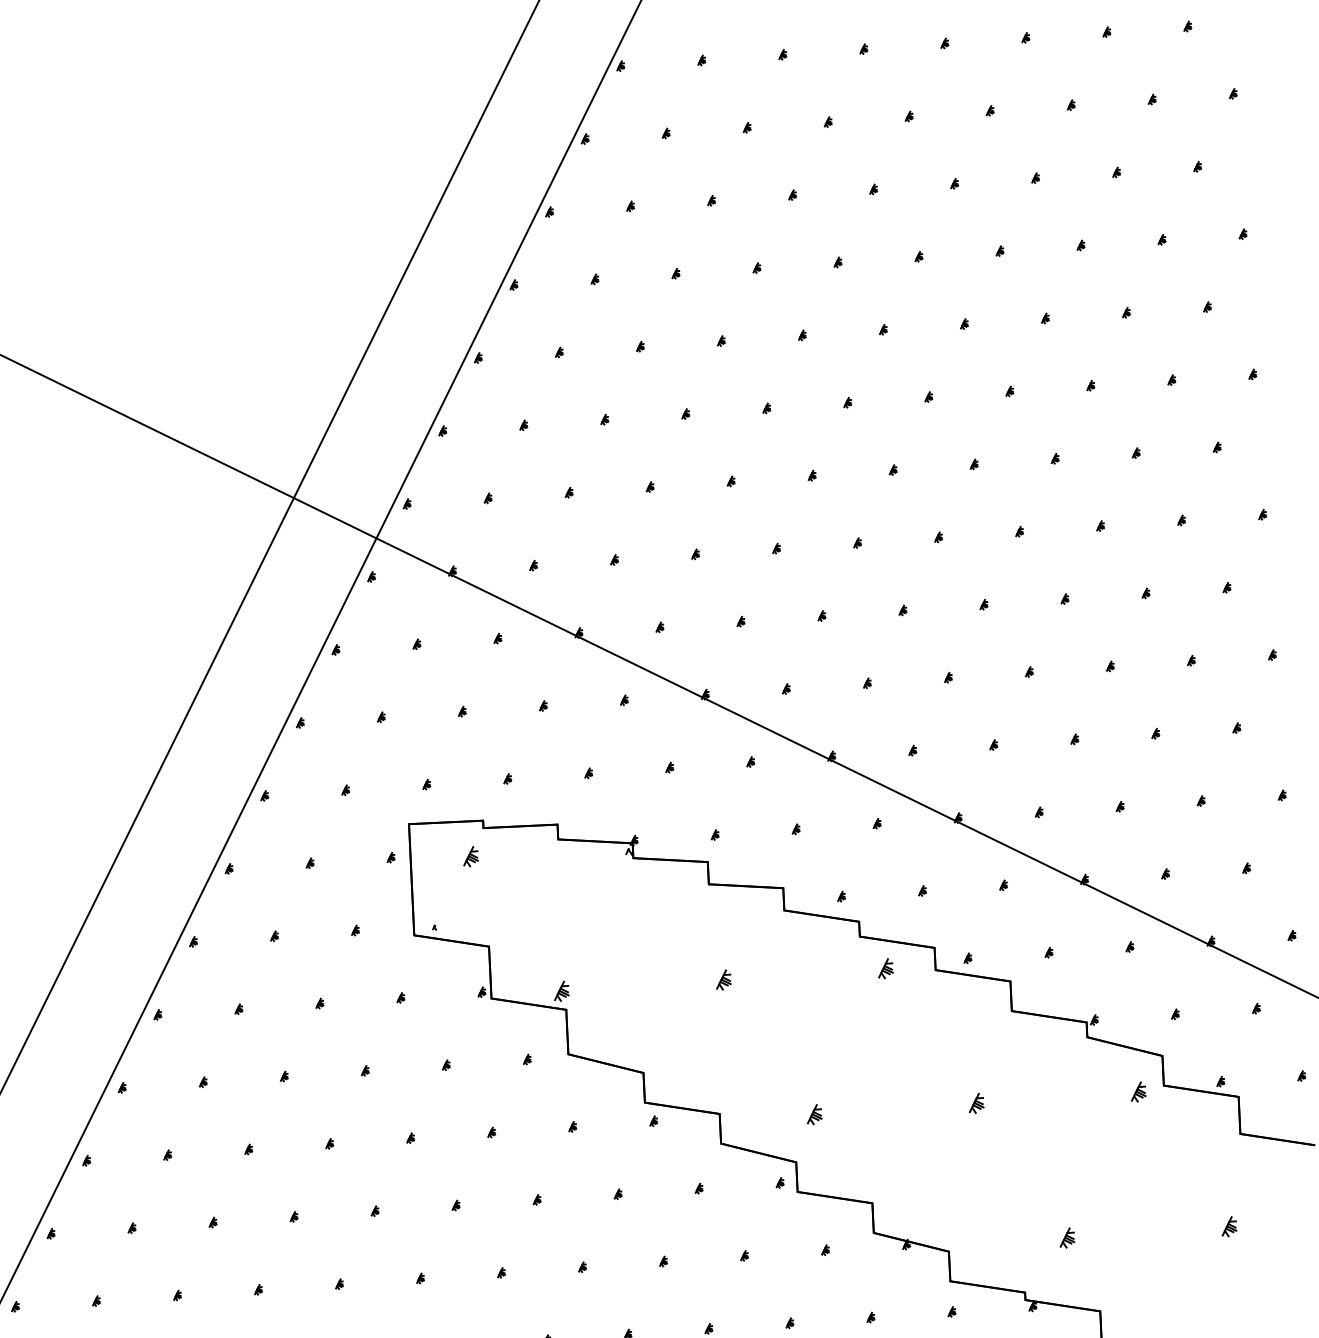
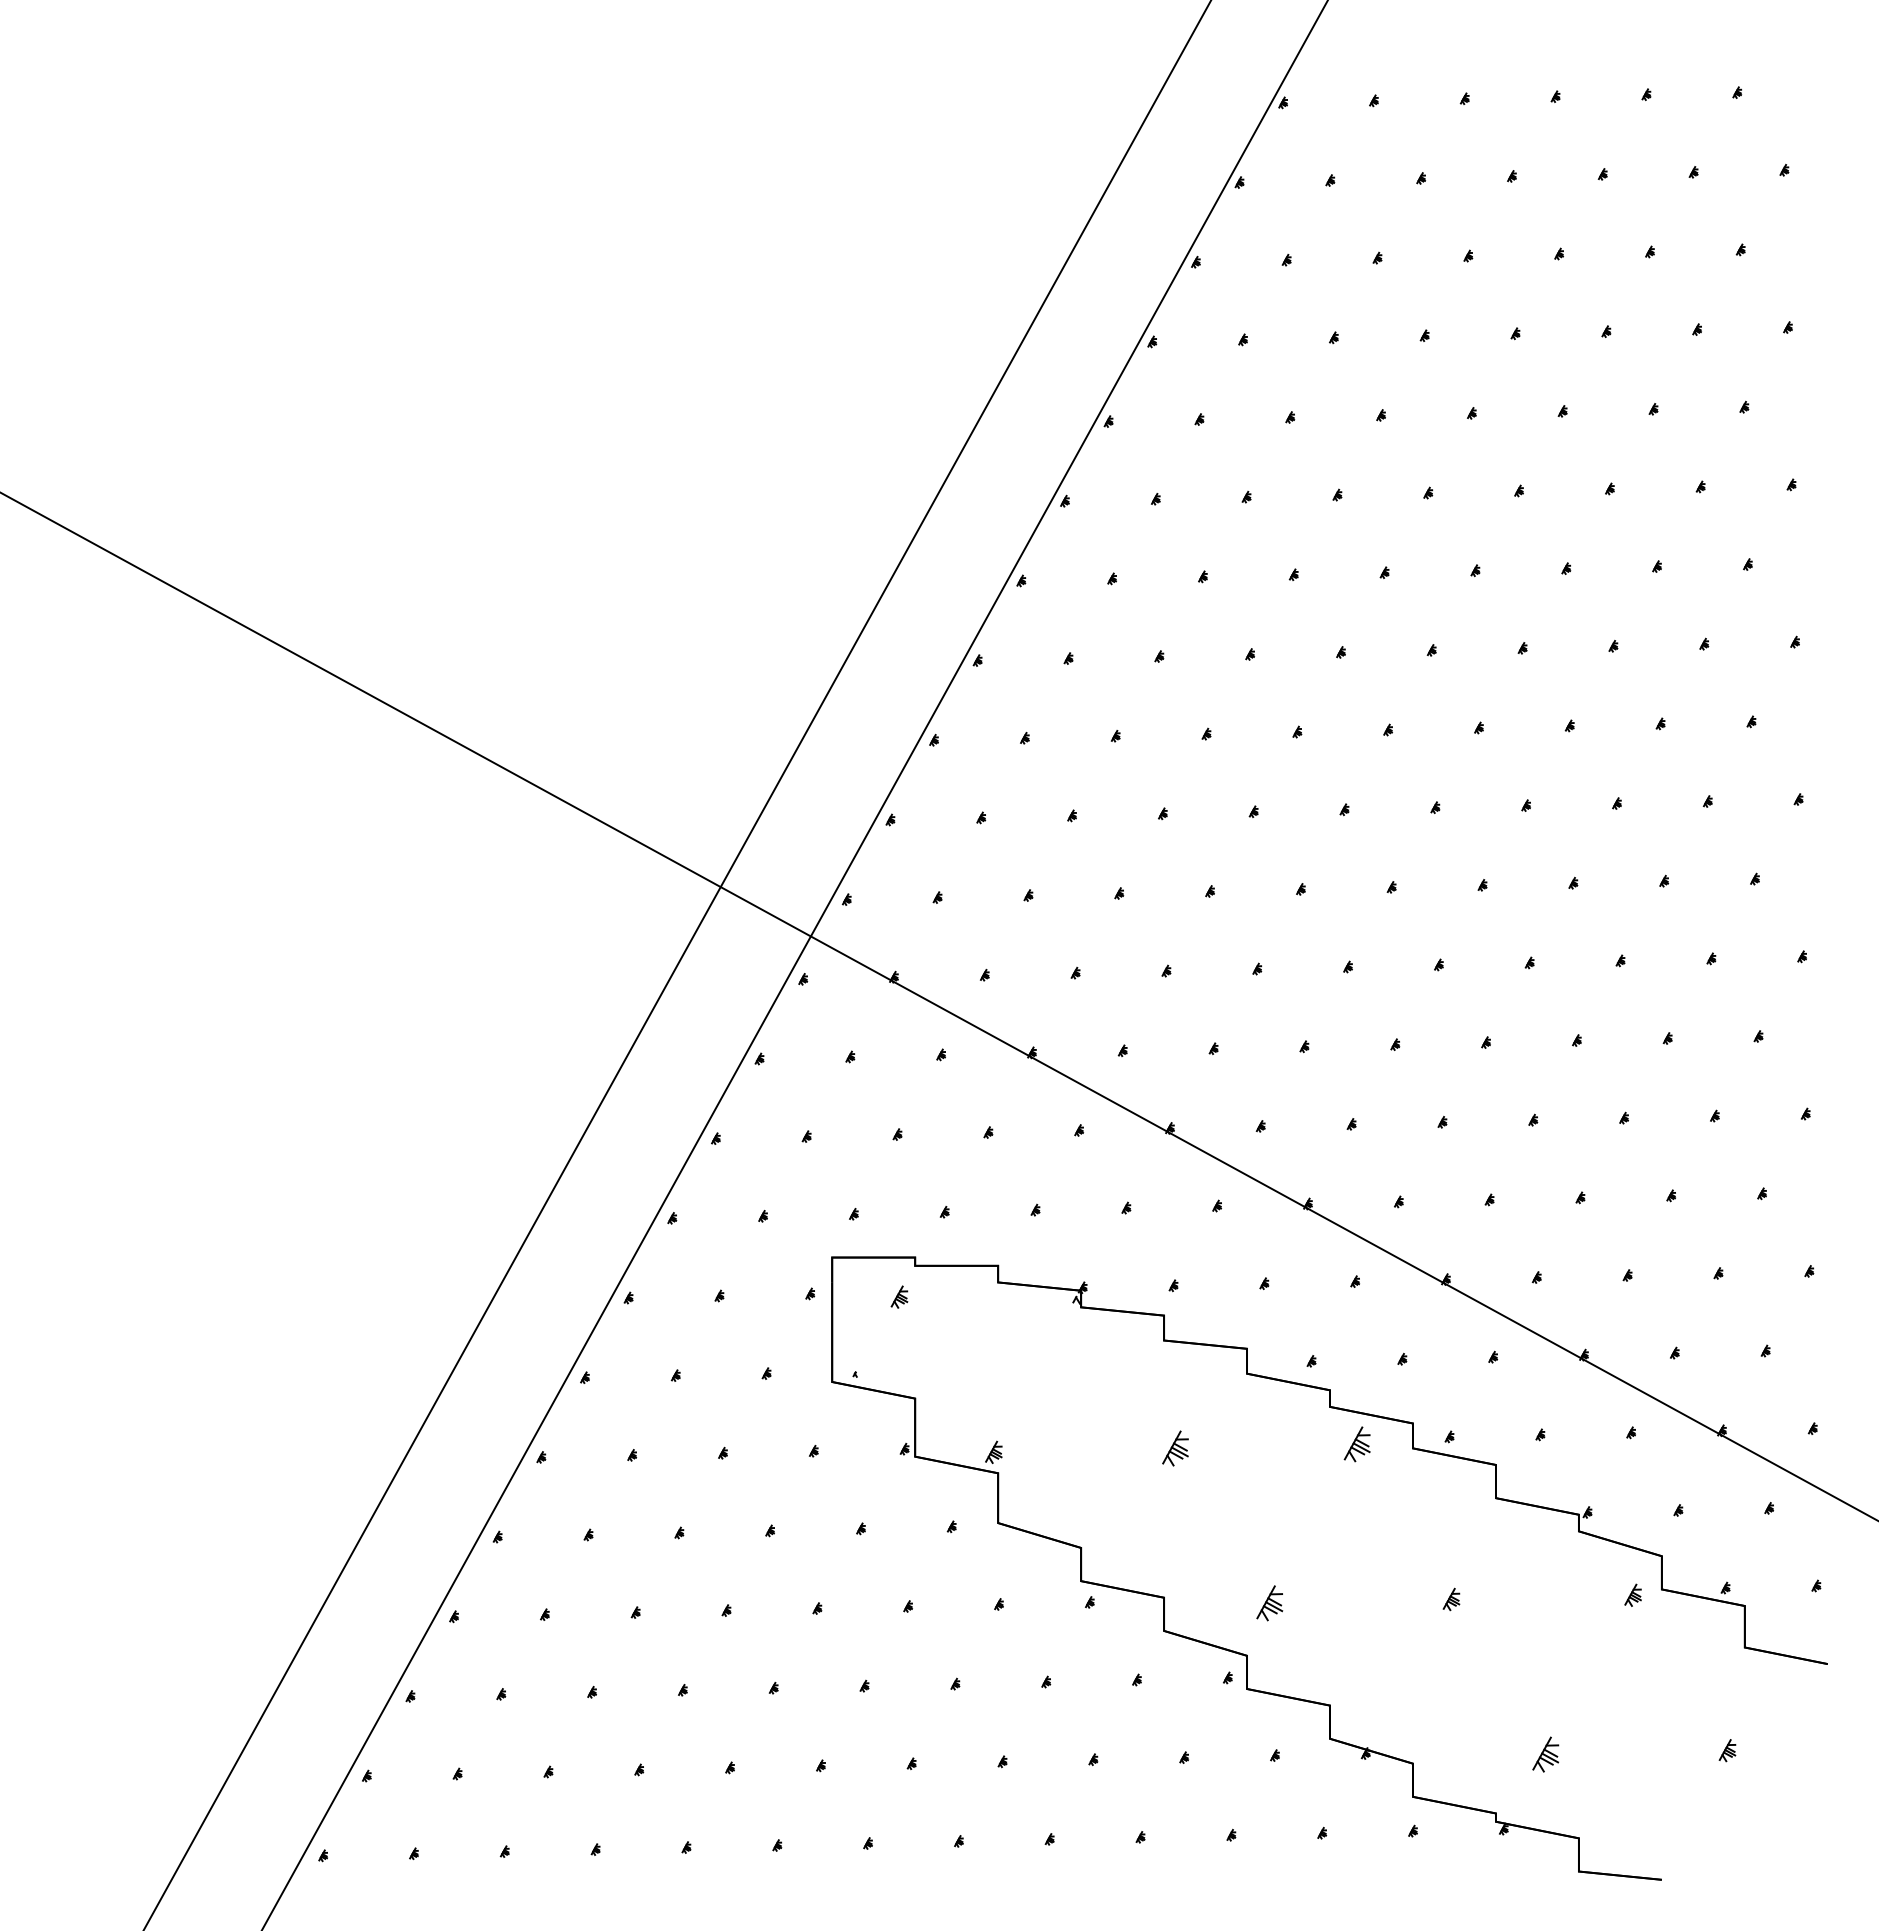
part: (885, 968) -> (1356, 1443), size x1.6
part: (723, 979) -> (1175, 1447), size x1.6
part: (814, 1114) -> (1269, 1603), size x1.6
part: (1066, 1237) -> (1545, 1754), size x1.6

